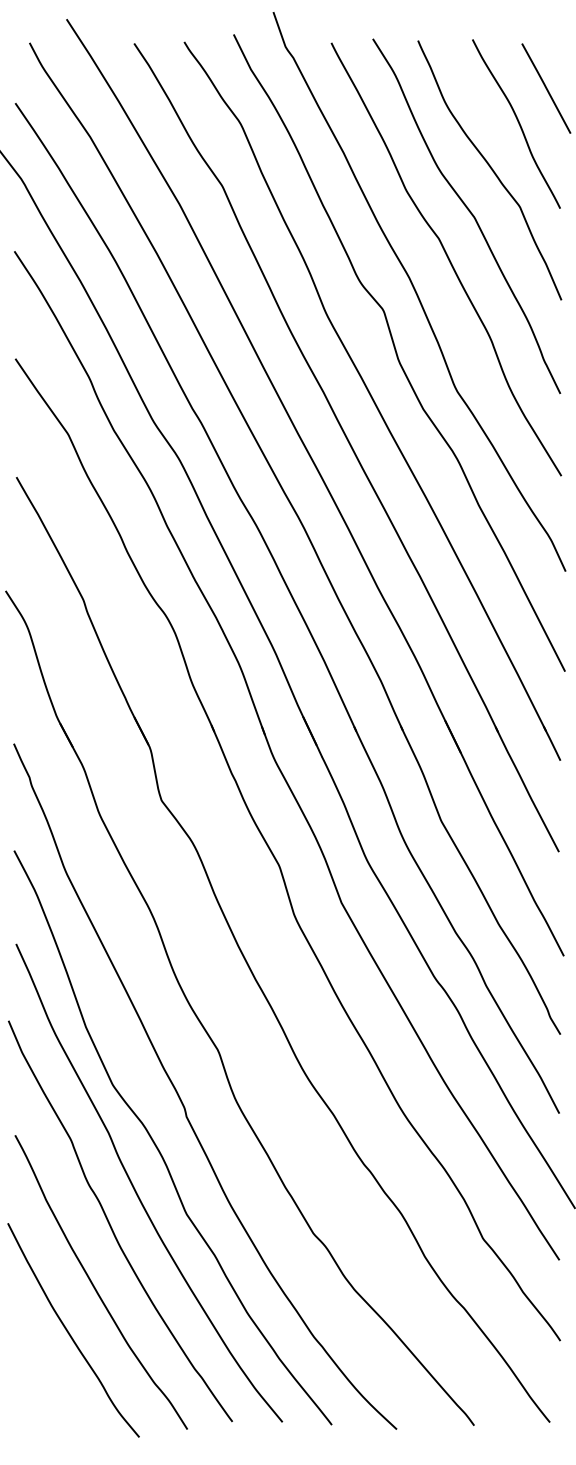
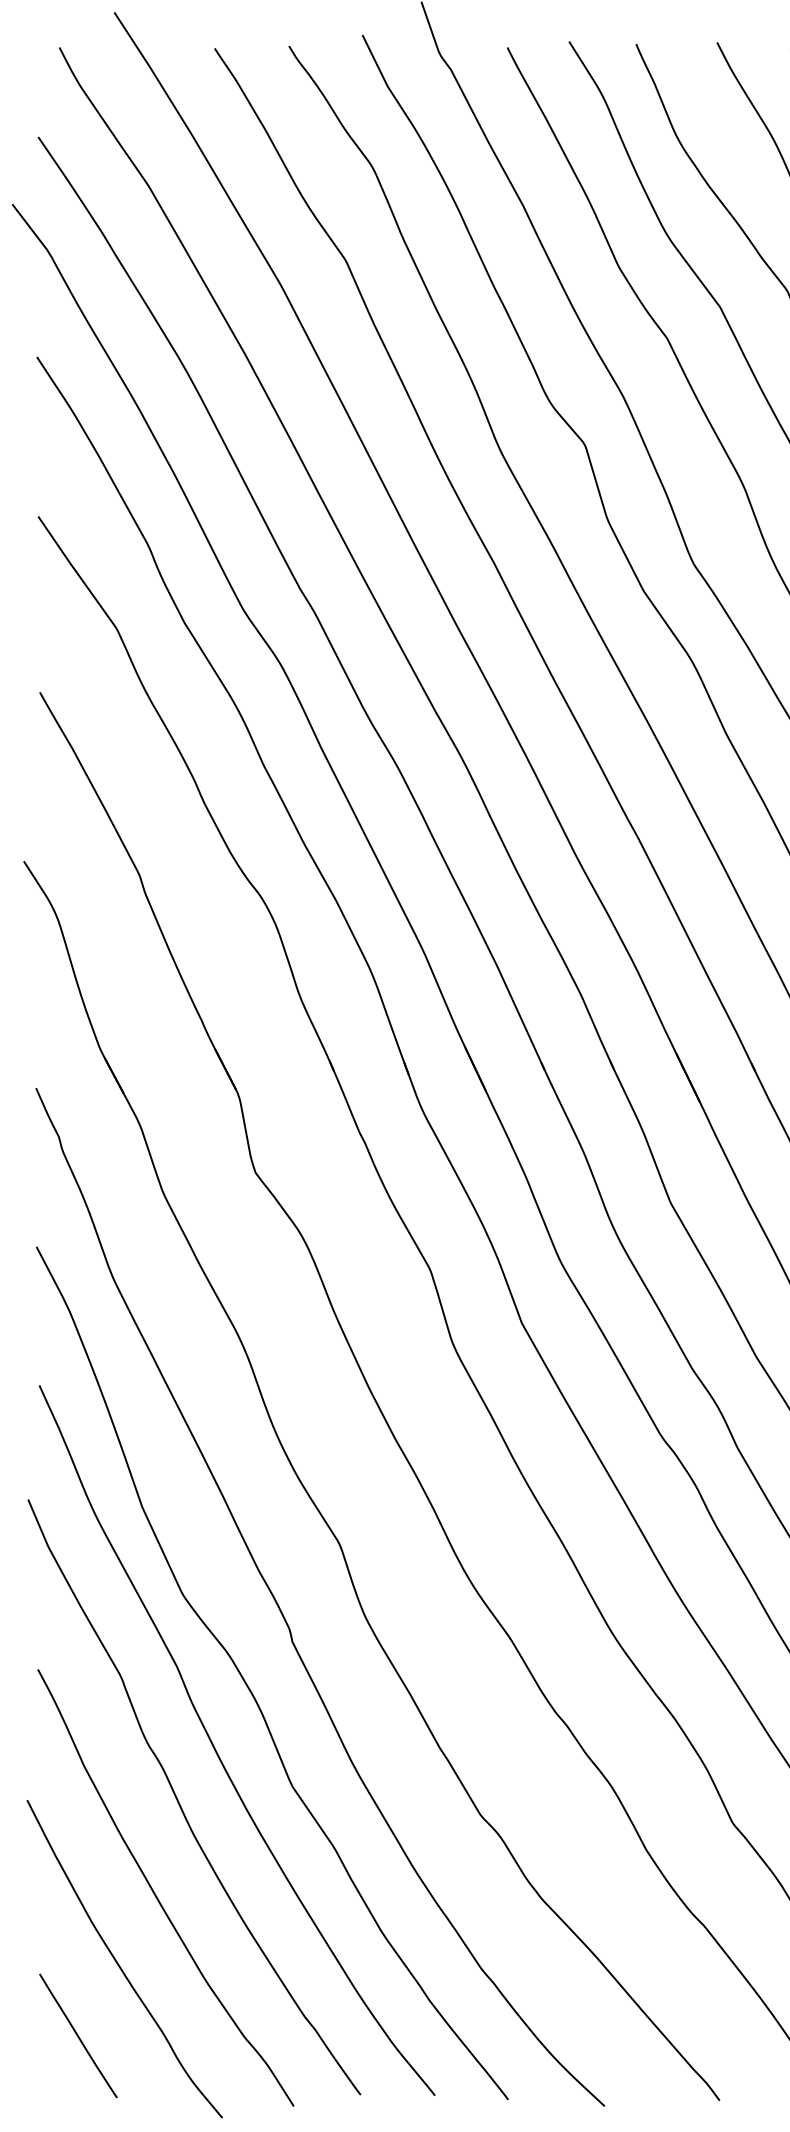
line: (42, 1382) -> (78, 2036), added

